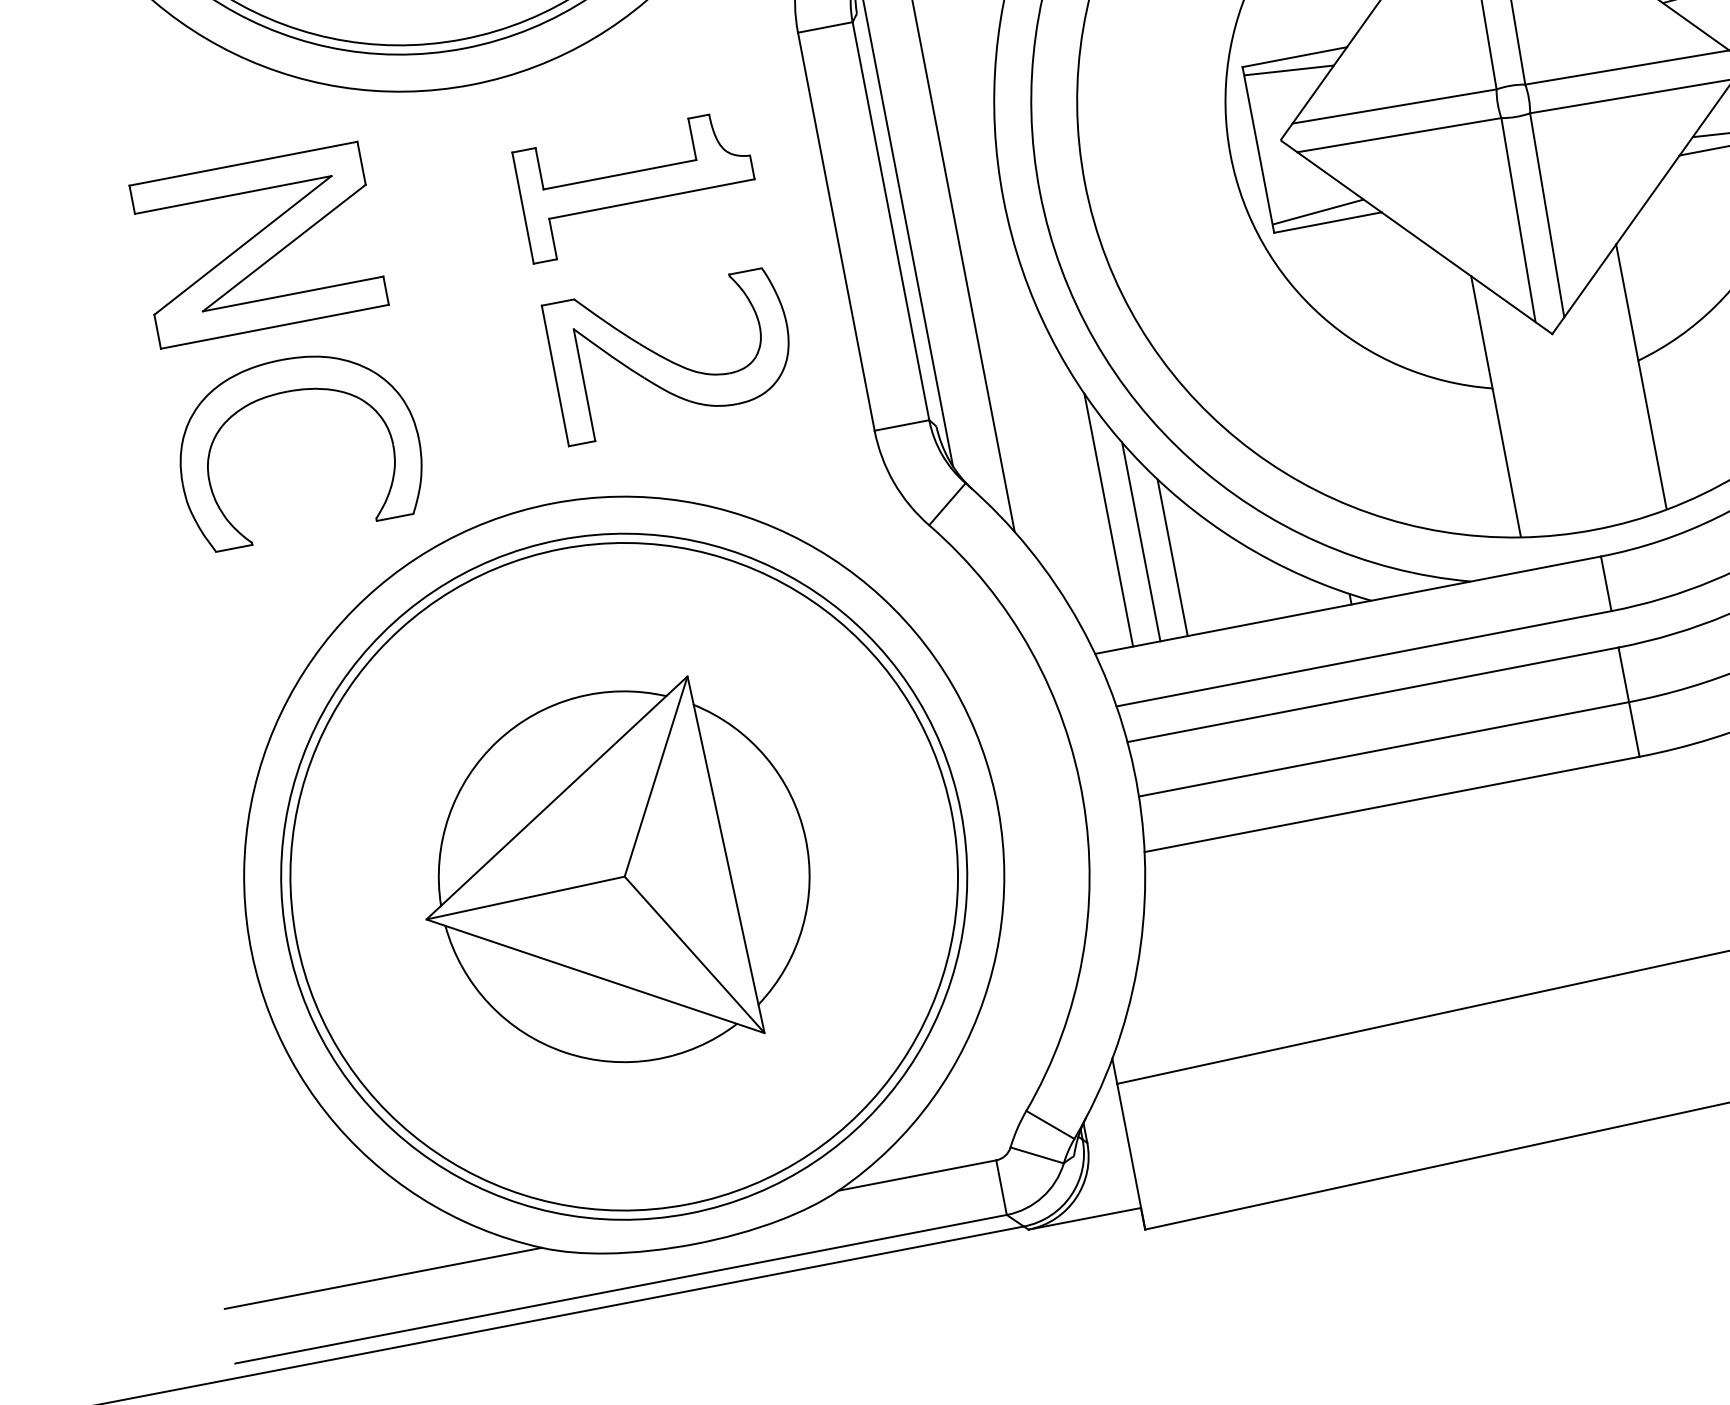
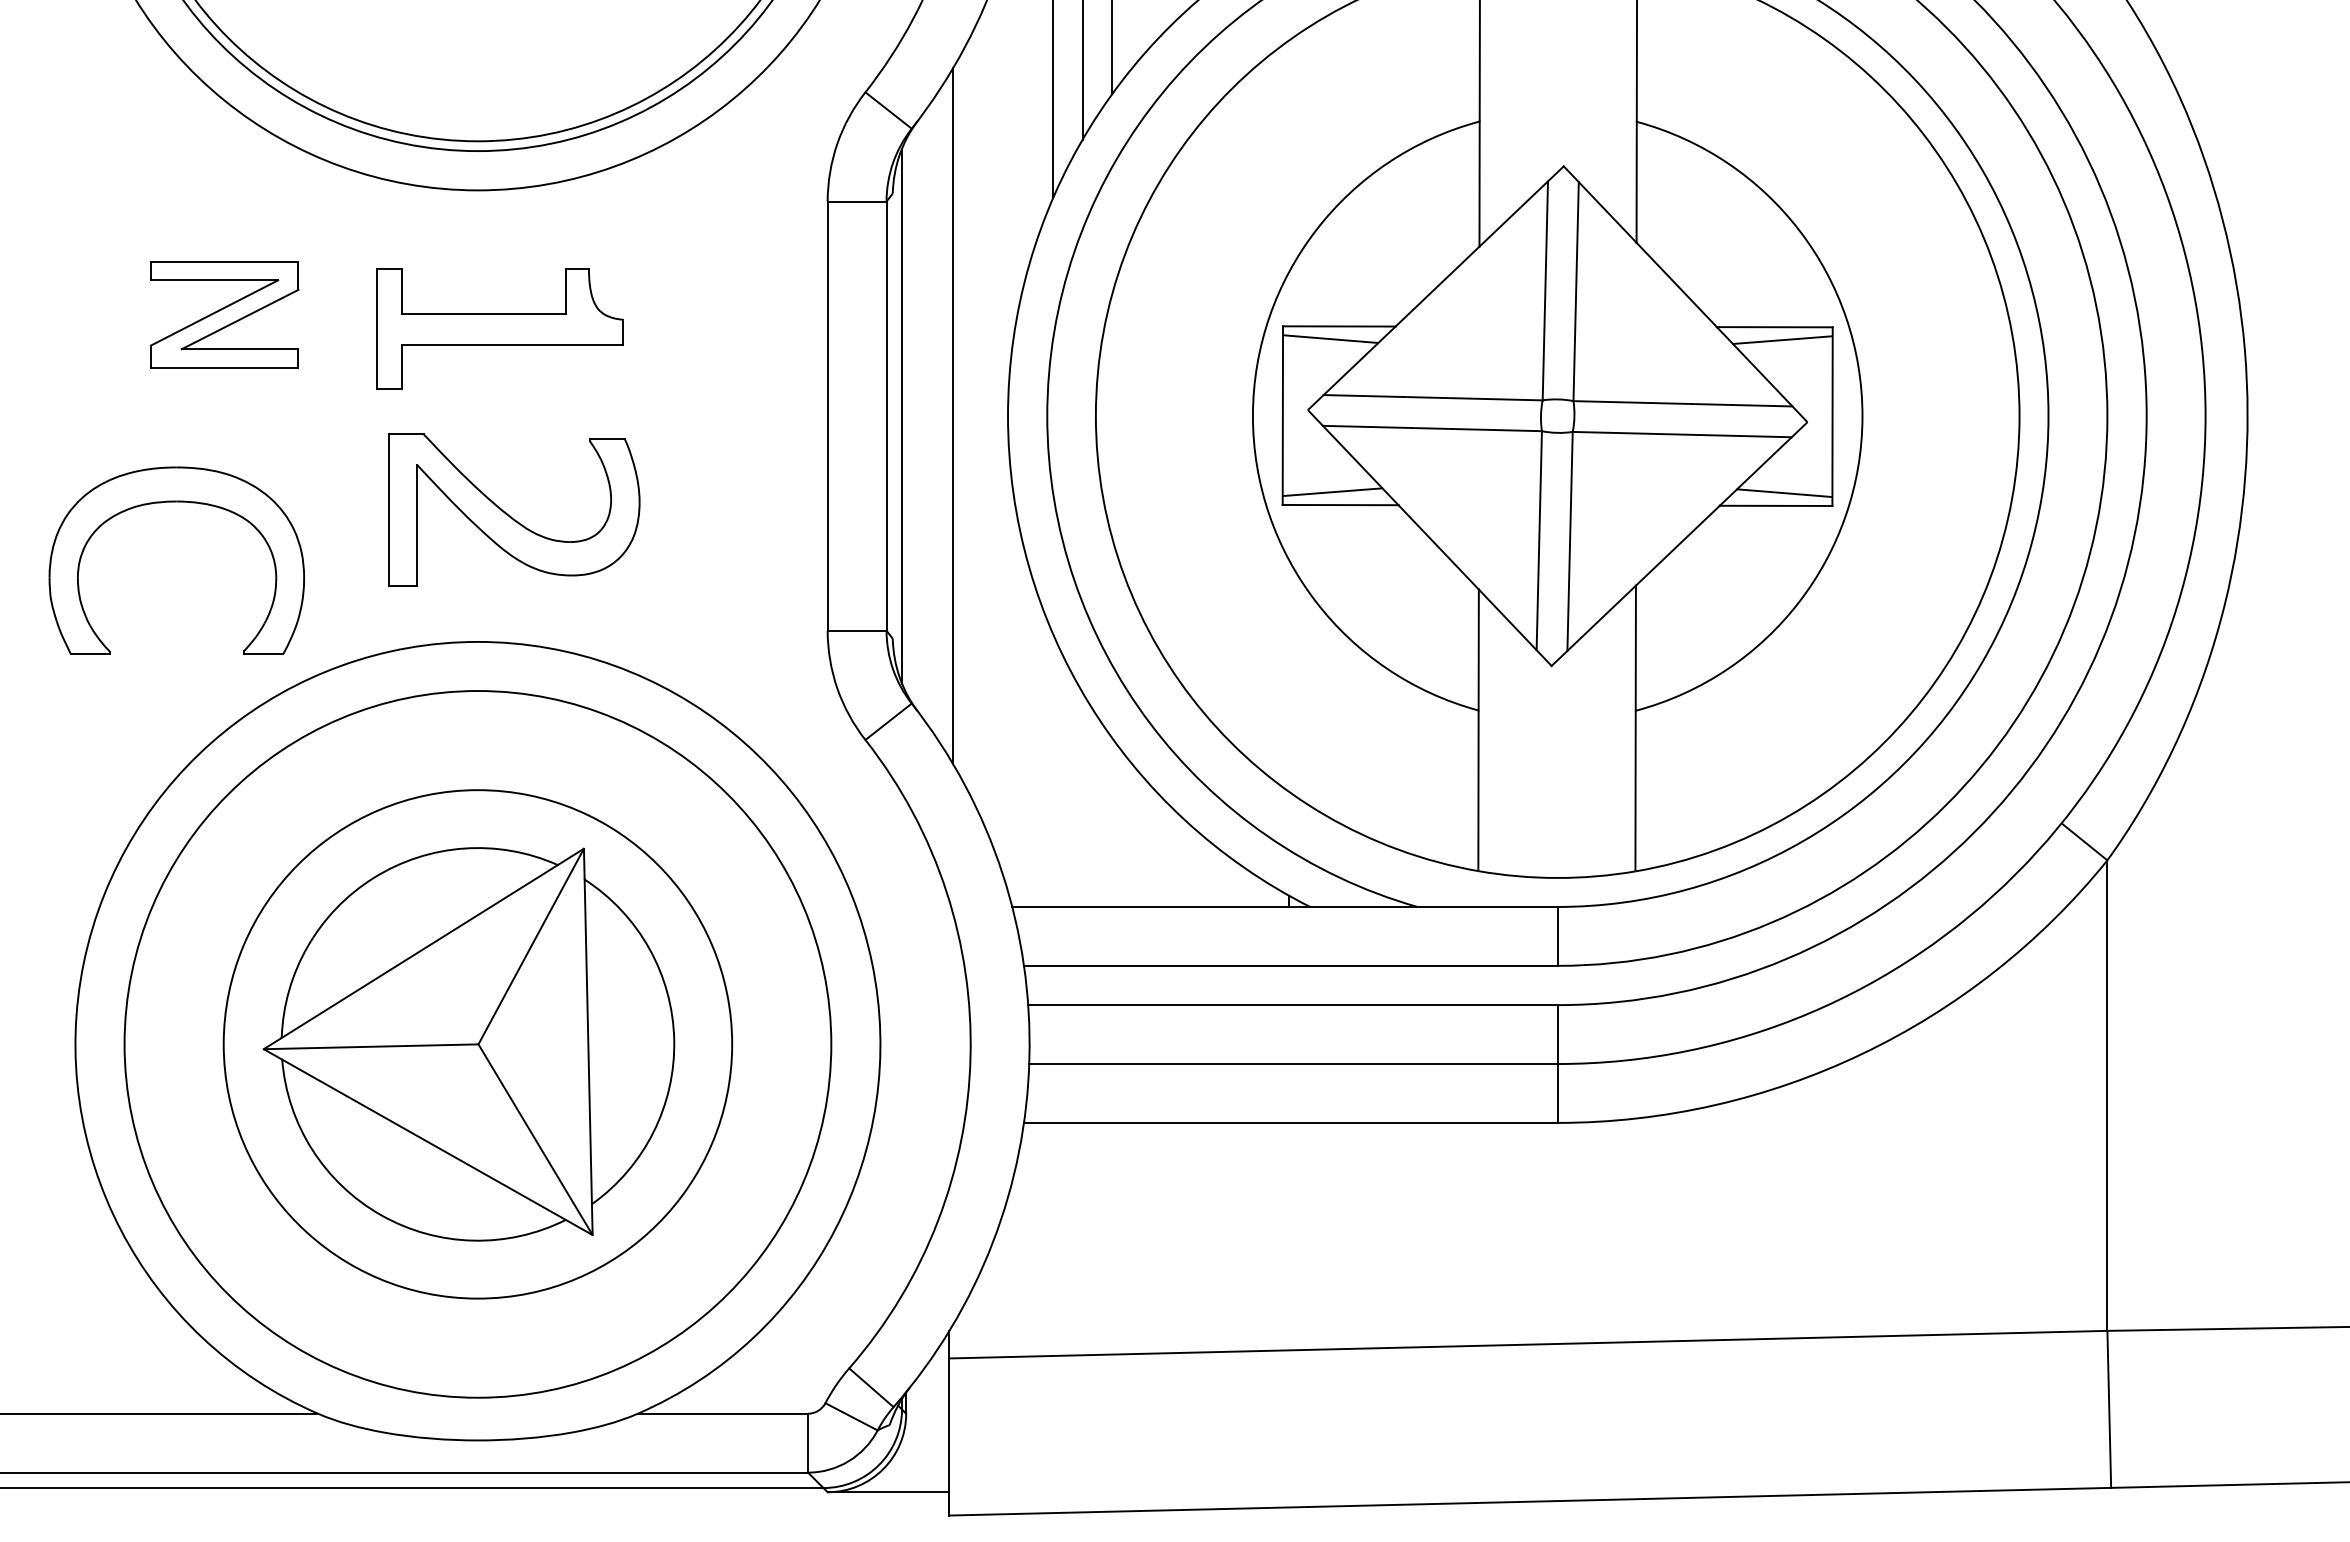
part: (636, 185) -> (499, 328), moved
part: (258, 245) -> (224, 314), size x0.6
part: (669, 359) -> (510, 515), moved
part: (287, 392) -> (176, 502), moved
line: (1109, 520) -> (1053, 770), removed
line: (1141, 541) -> (1082, 799), removed
line: (1172, 556) -> (1112, 821), removed
circle: (623, 876) -> (477, 1044), size x0.7

